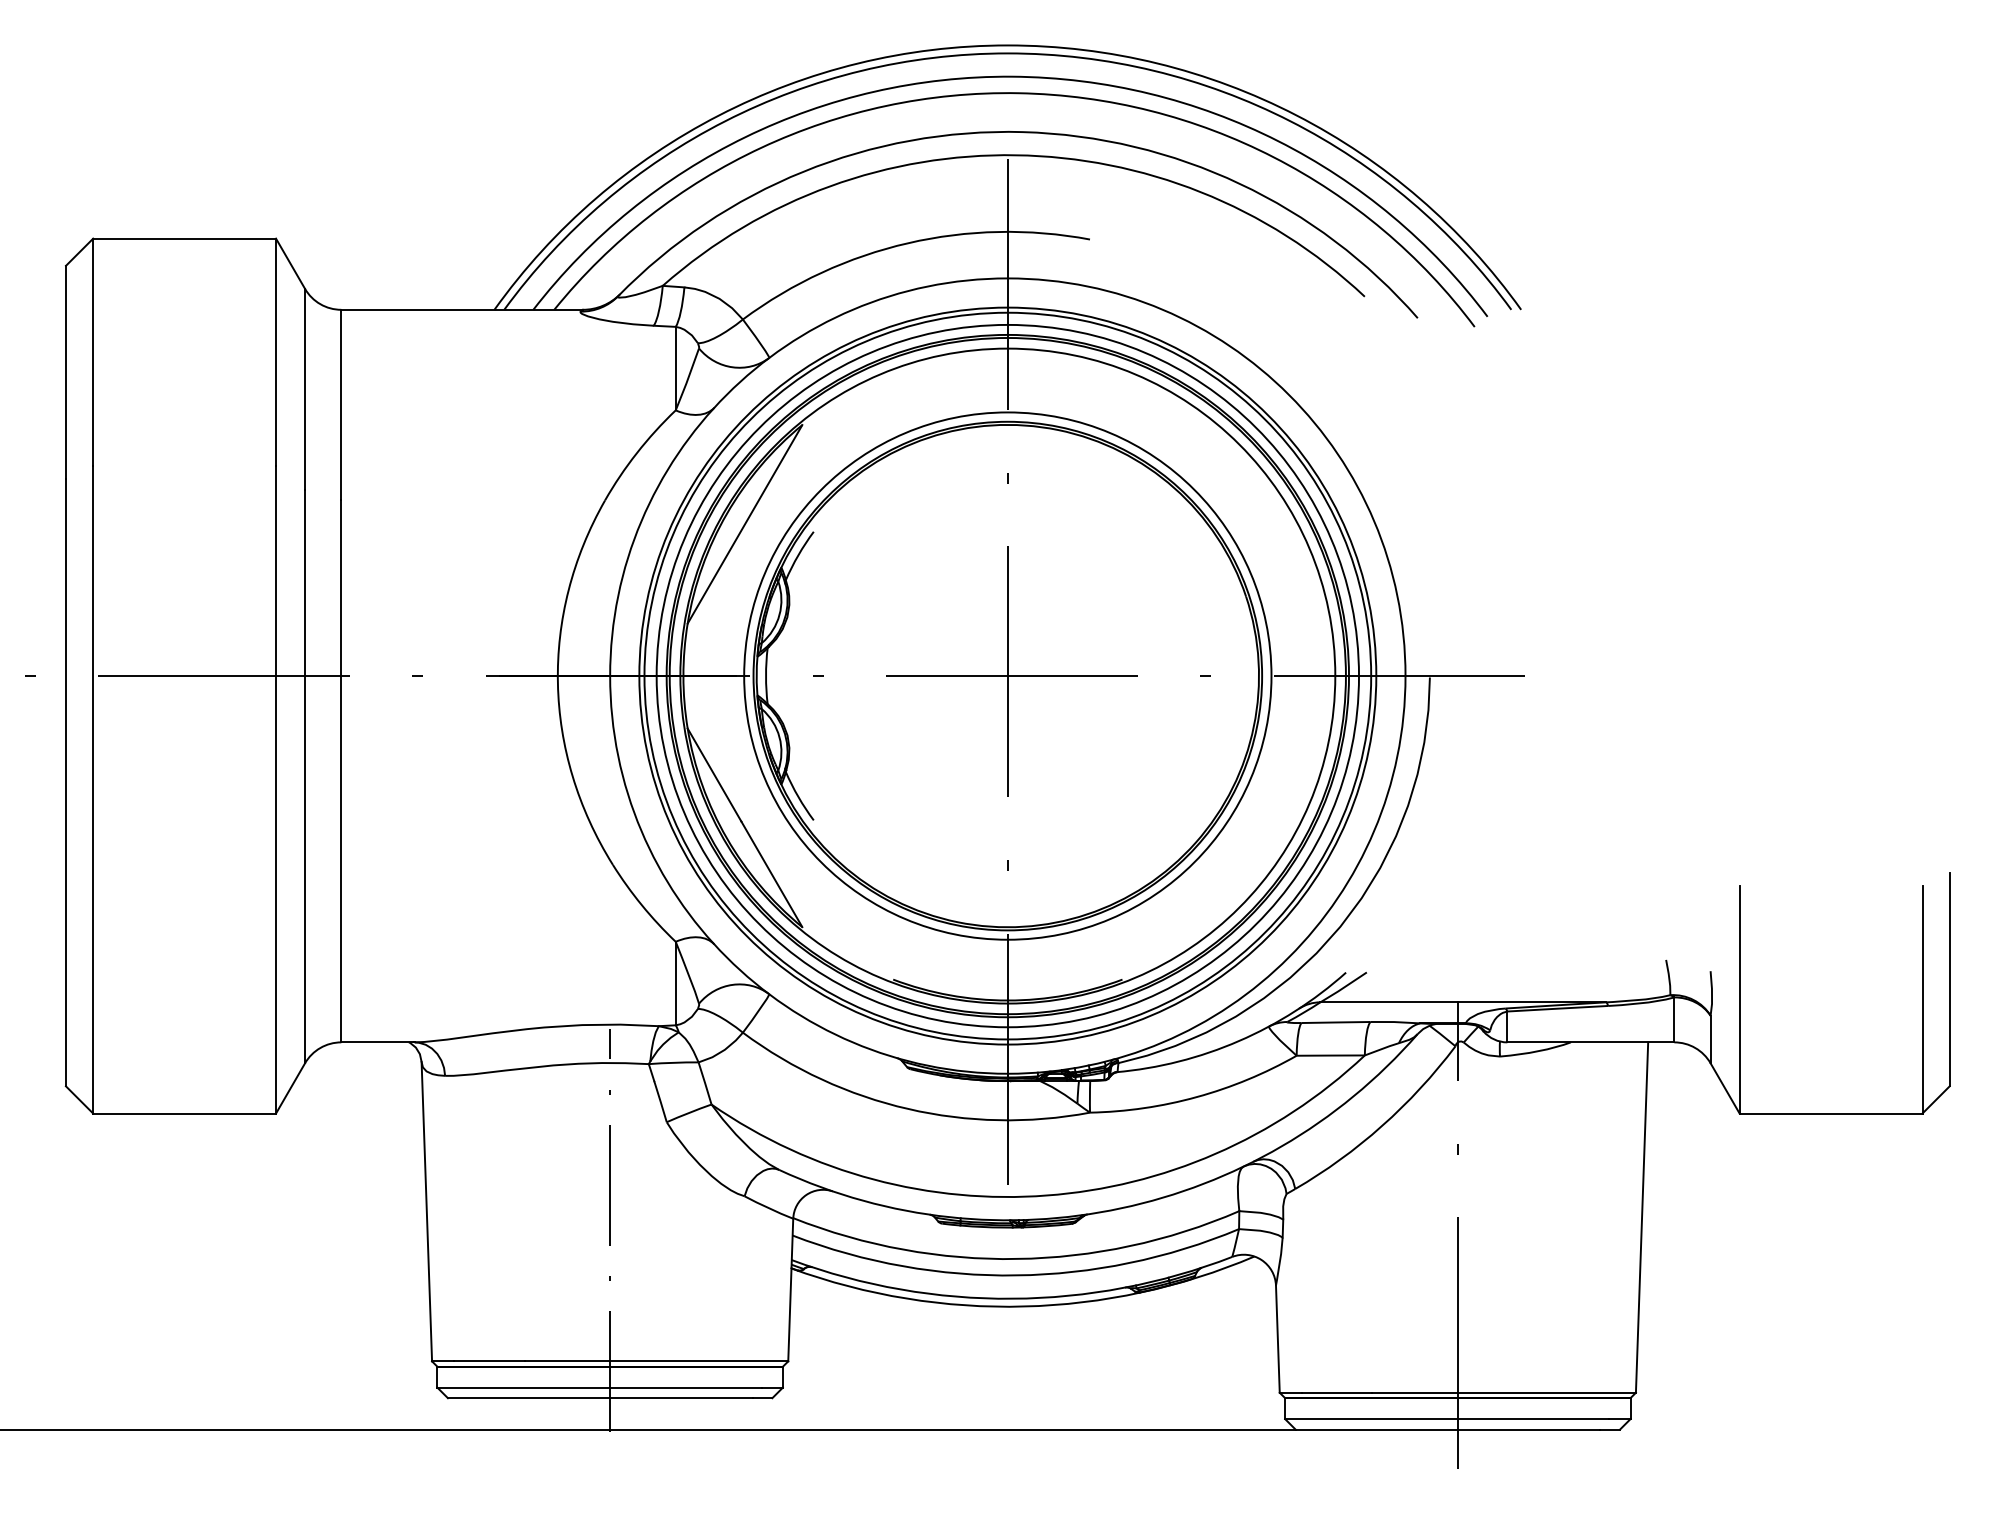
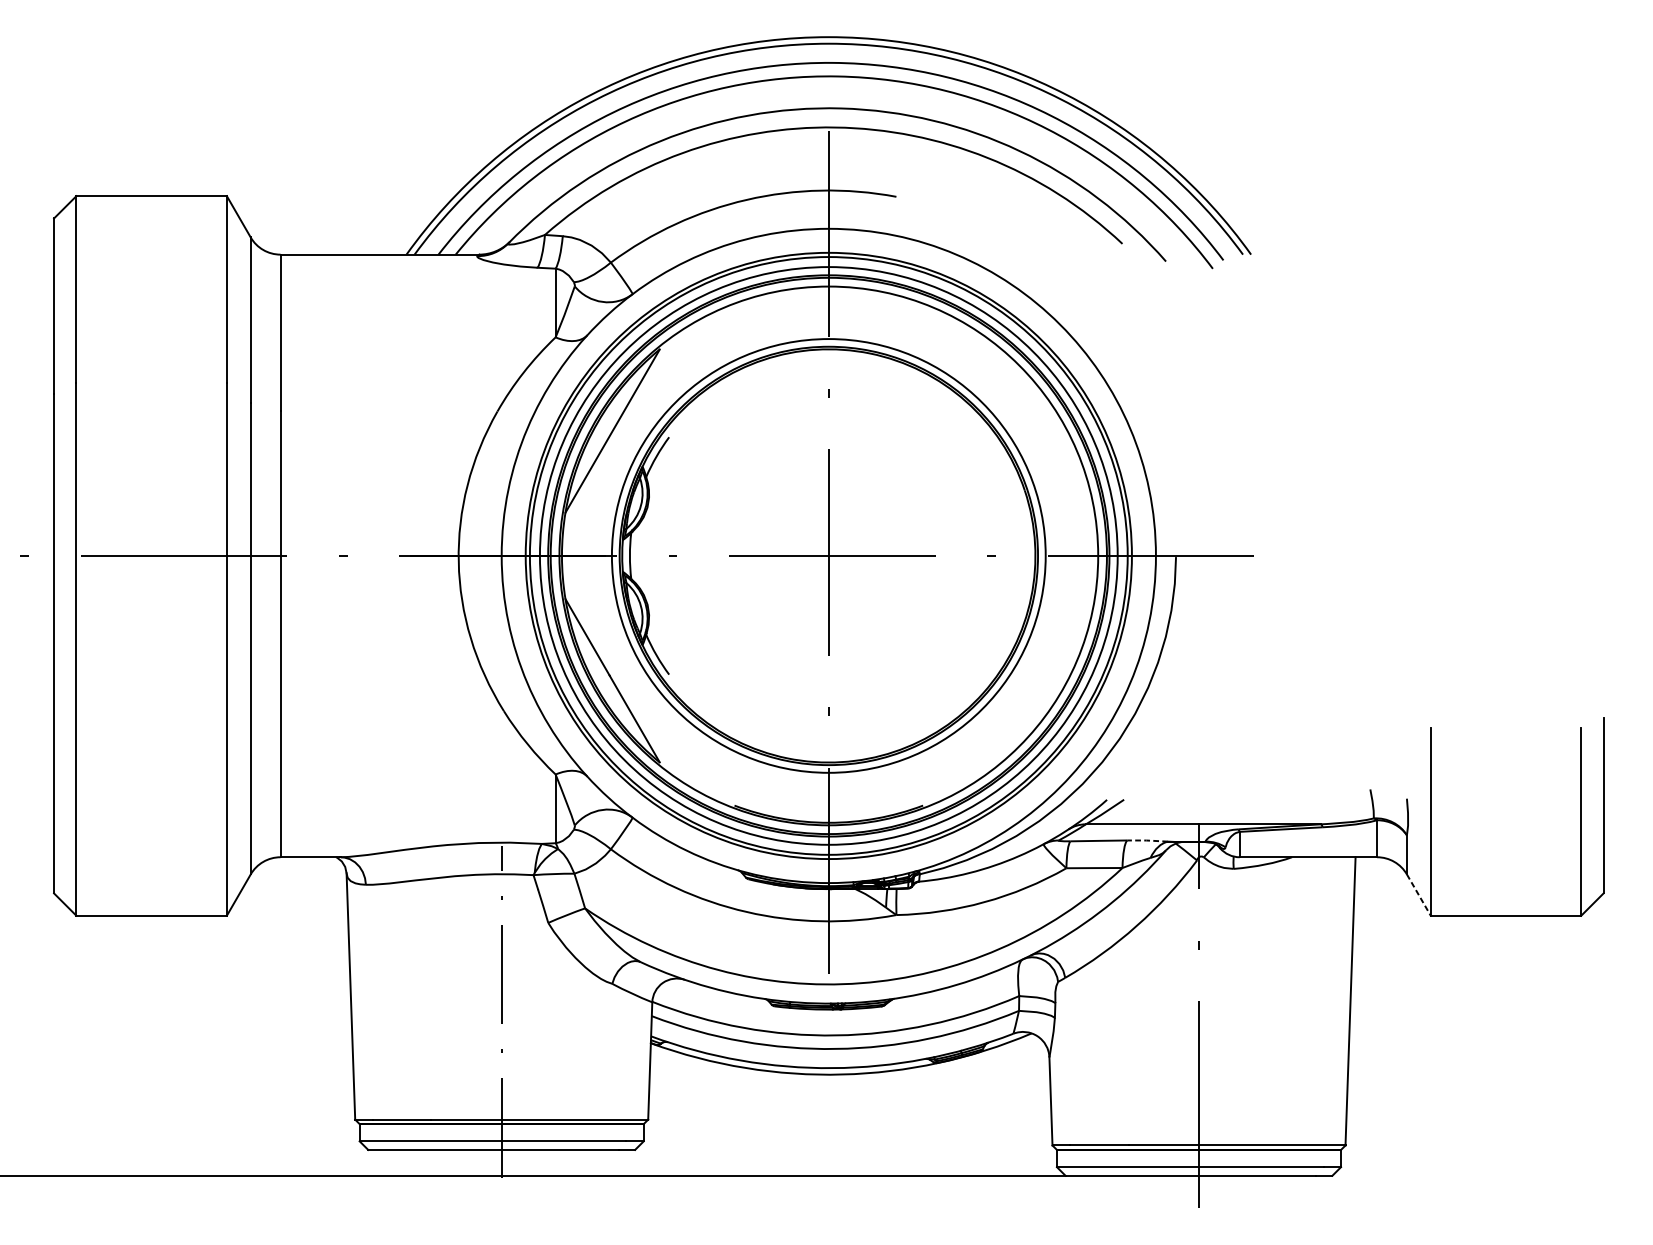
line: (1395, 1022) -> (1147, 840), solid -> dashed
line: (1725, 1088) -> (1419, 895), solid -> dashed

